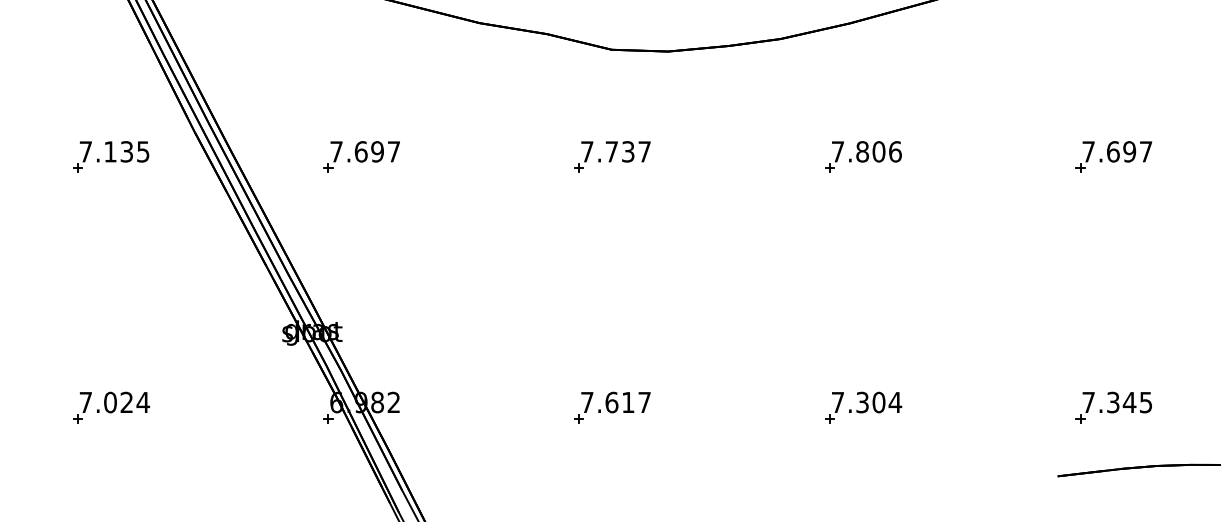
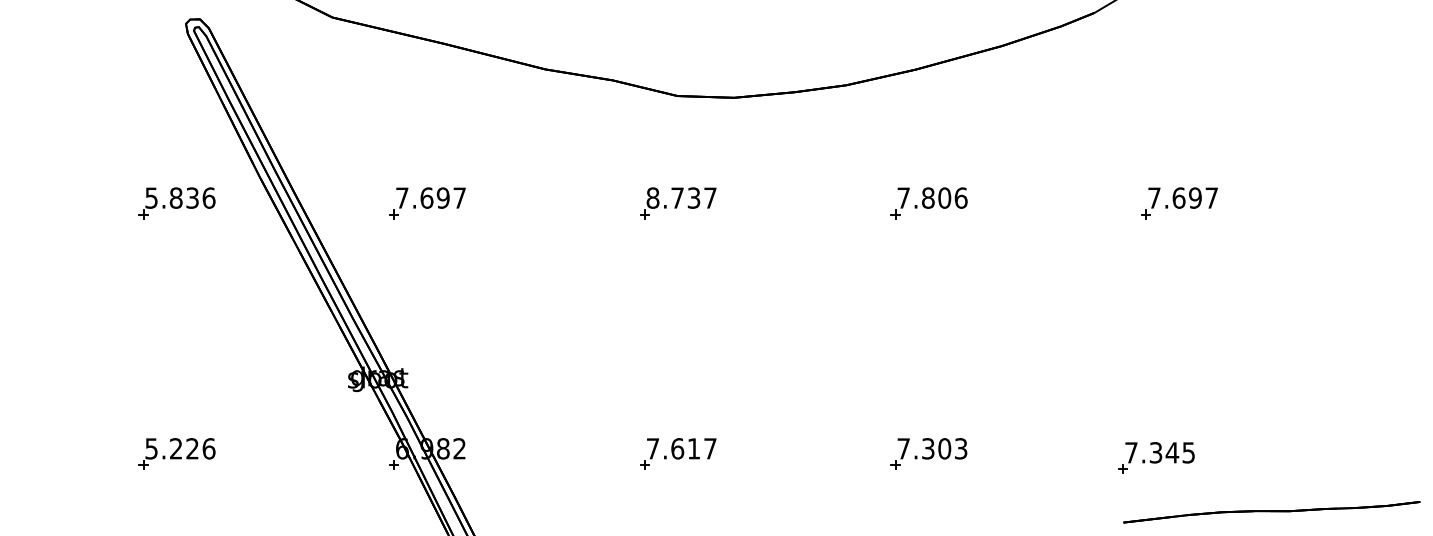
text: (114, 151) -> (180, 197), 7.135 -> 5.836
text: (586, 151) -> (652, 197), 7.737 -> 8.737
text: (114, 402) -> (180, 448), 7.024 -> 5.226
text: (894, 402) -> (960, 448), 7.304 -> 7.303
part: (1113, 407) -> (1156, 457), moved

